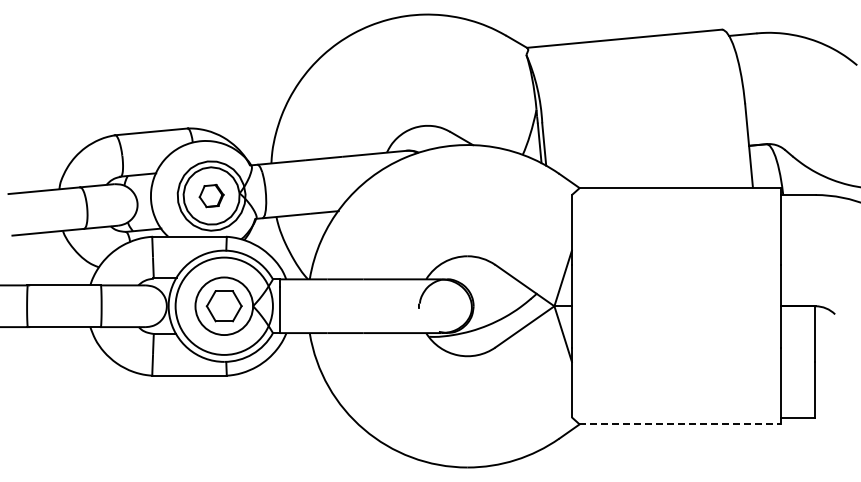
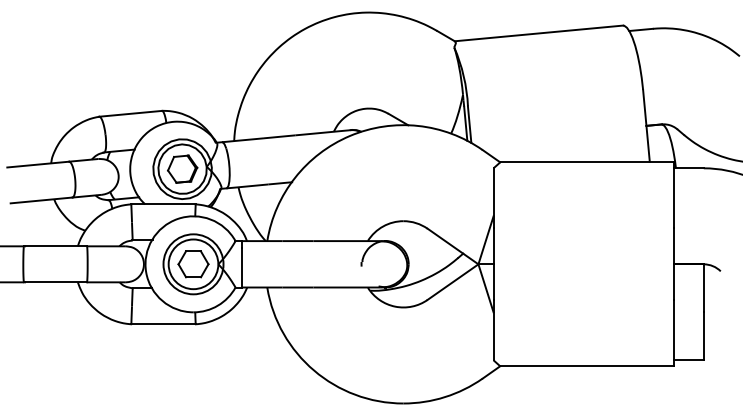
part: (211, 195) -> (182, 168), size x1.43
circle: (224, 306) -> (193, 264), size x0.71
line: (679, 424) -> (586, 366), dashed -> solid

